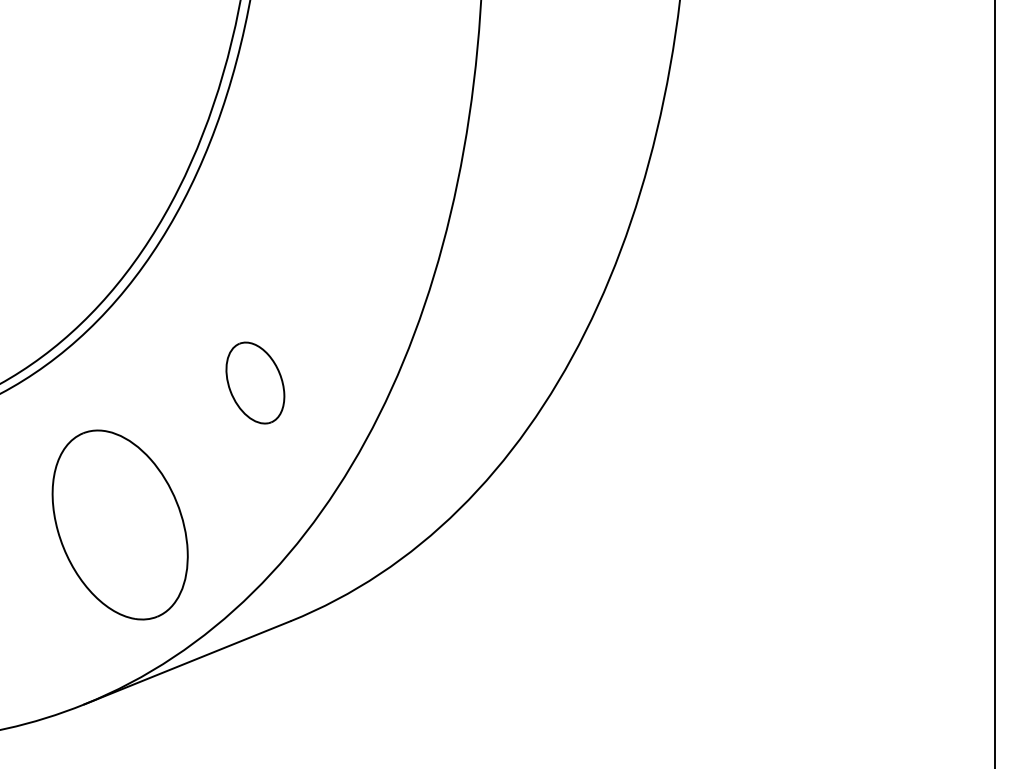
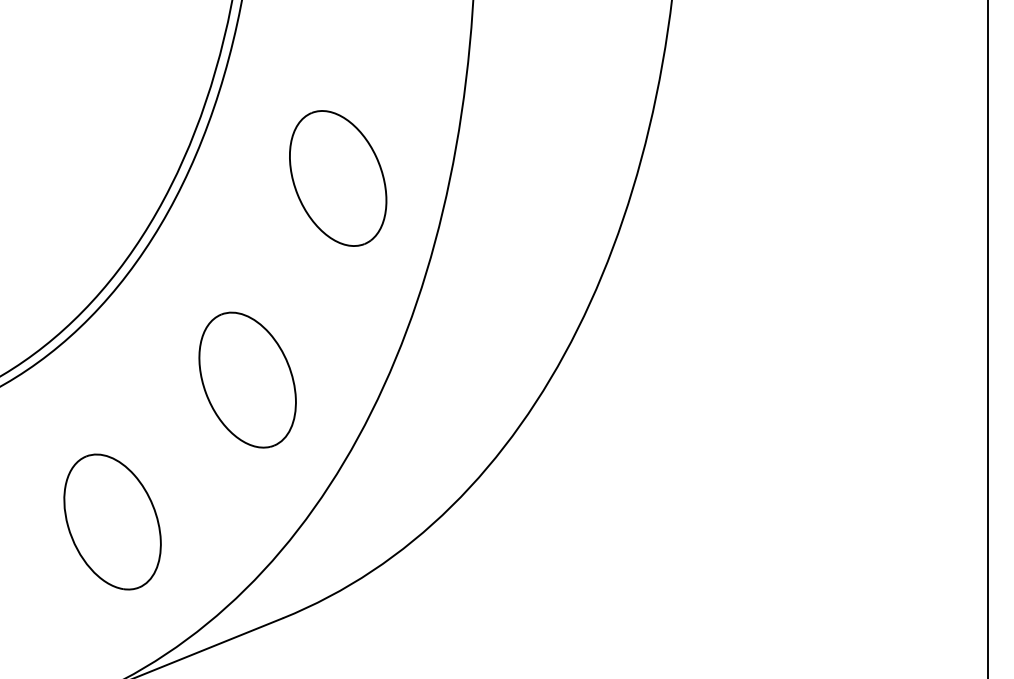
part: (345, 181) -> (337, 178), added
part: (255, 382) -> (247, 379), size x1.67
part: (120, 524) -> (112, 521), size x0.71

